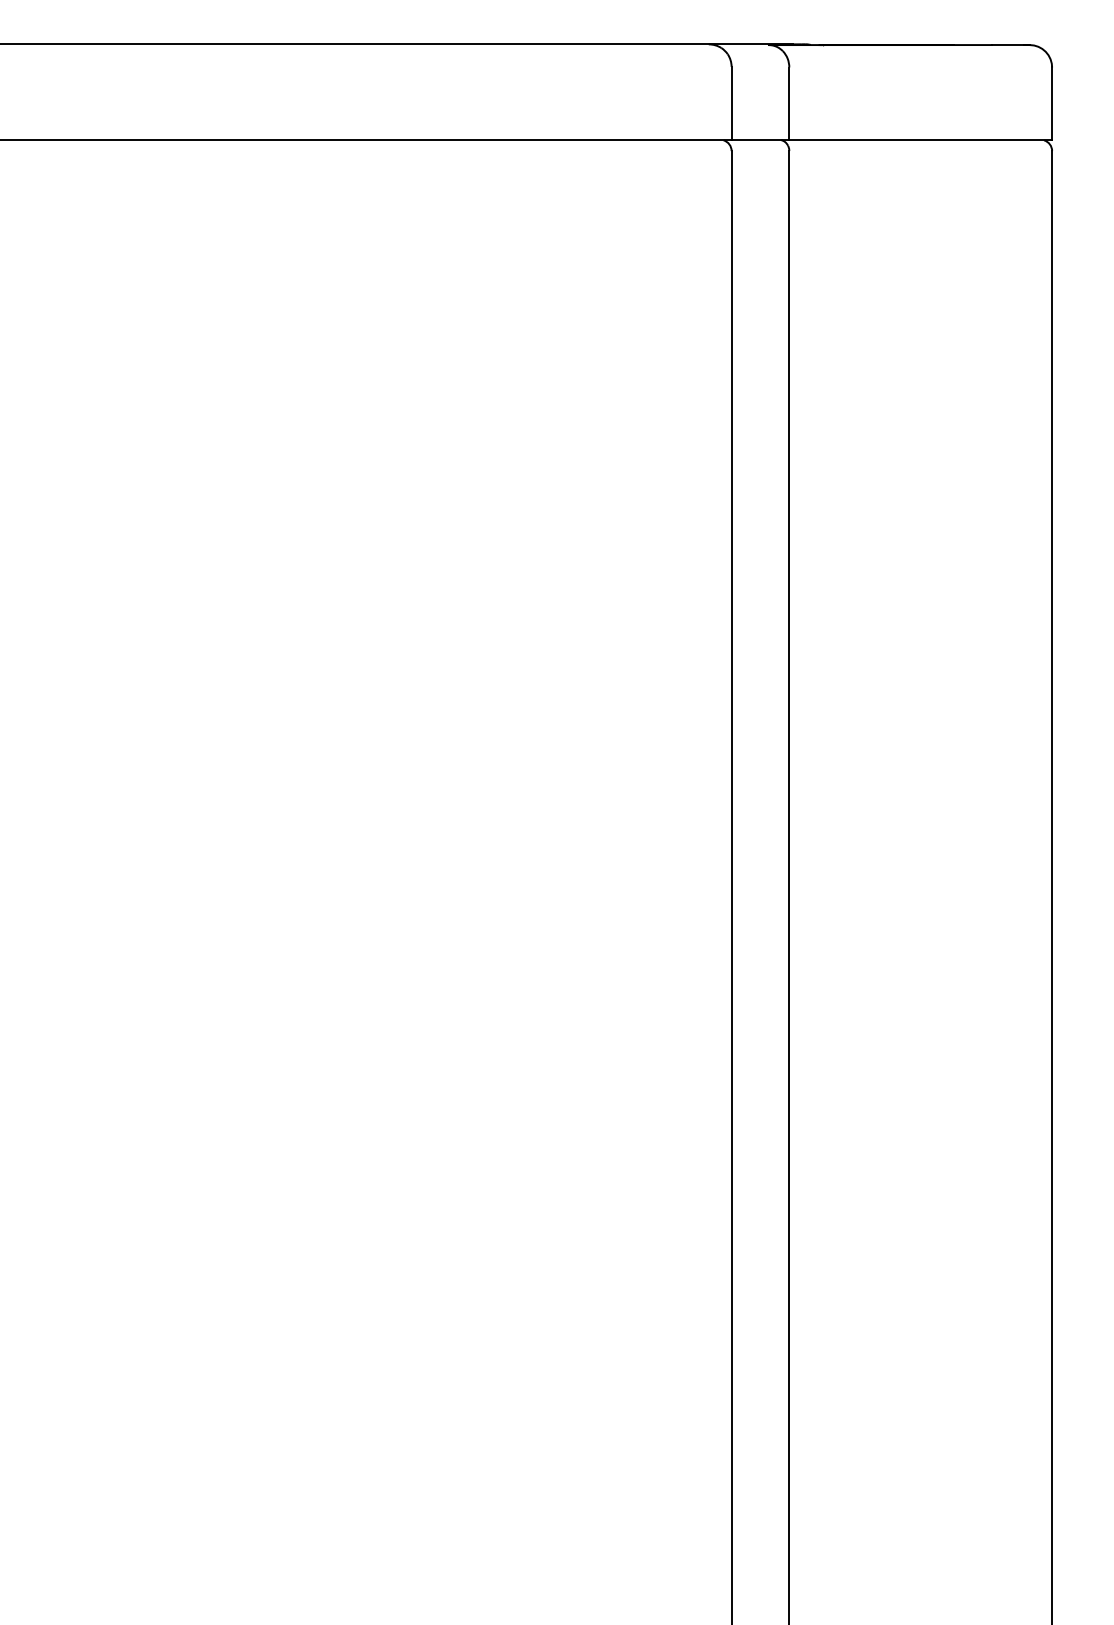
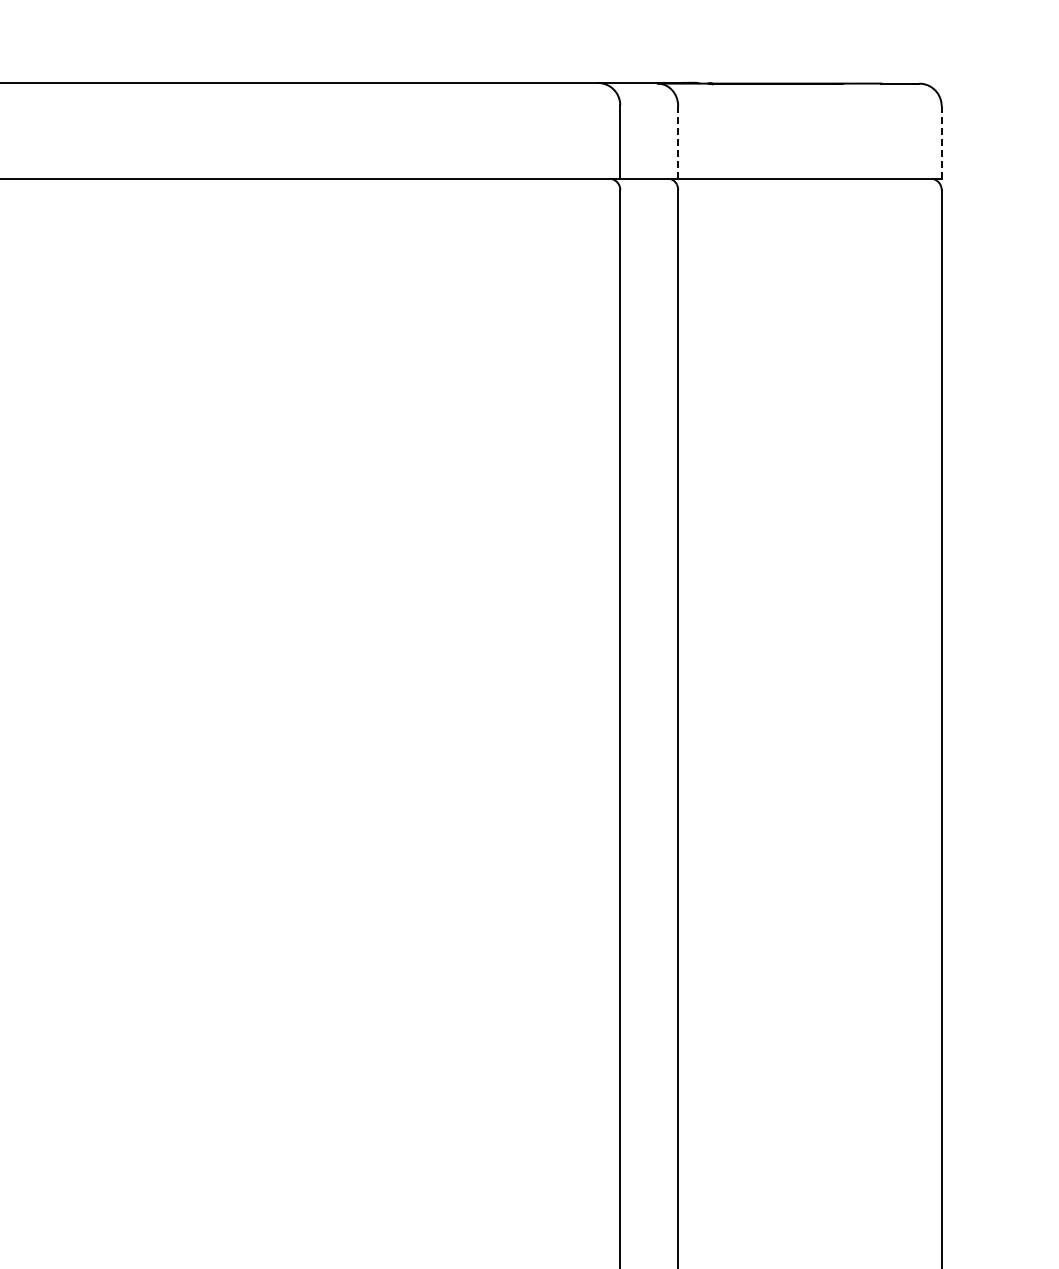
line: (1052, 103) -> (942, 142), solid -> dashed
line: (789, 104) -> (678, 143), solid -> dashed

